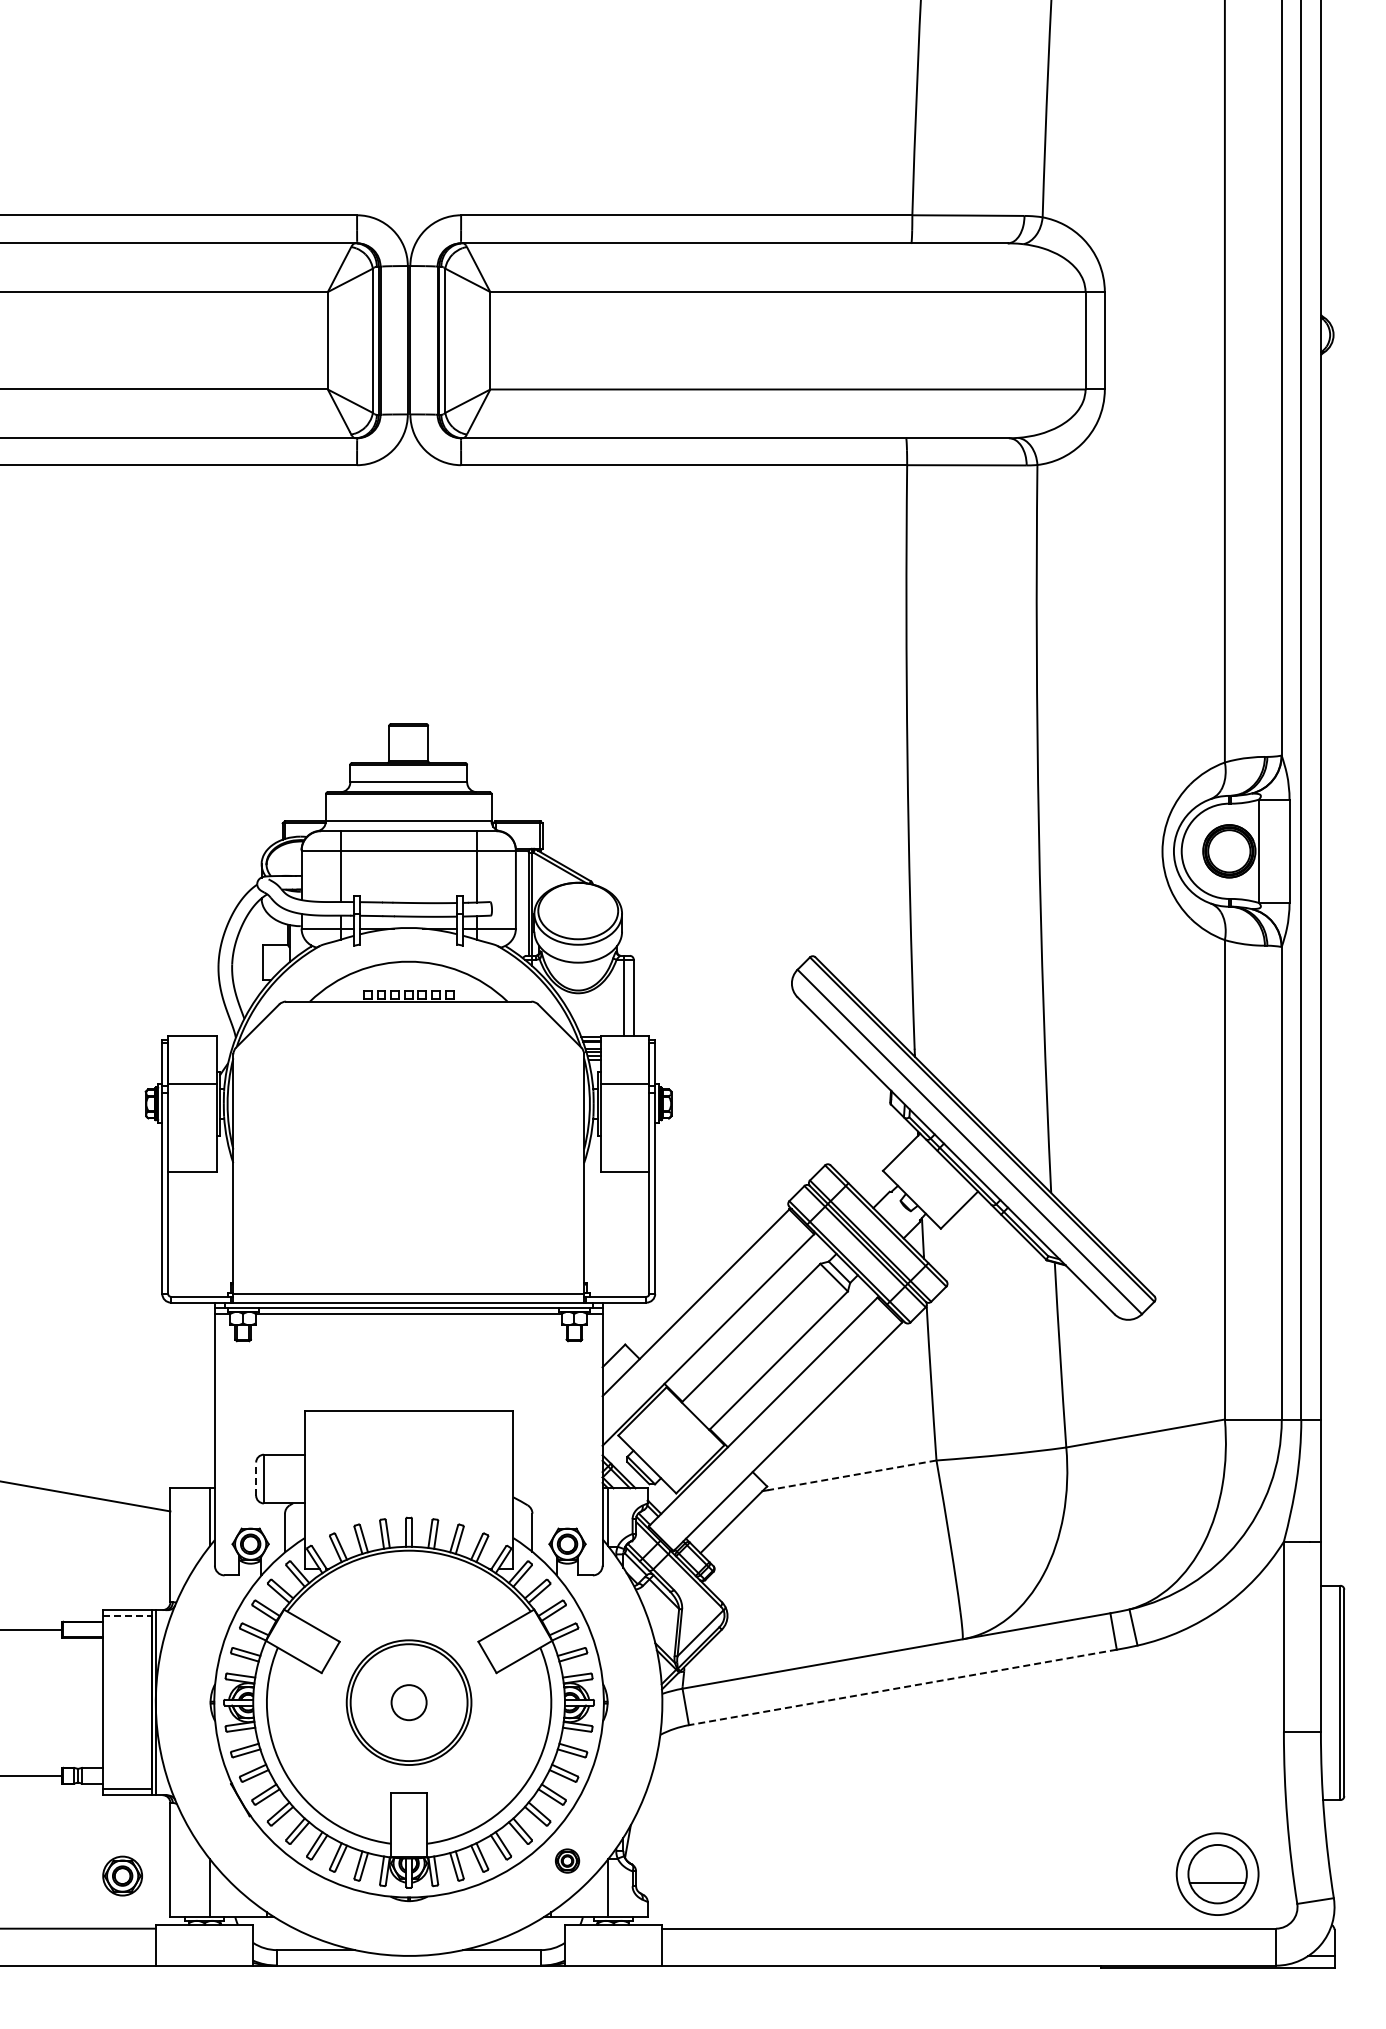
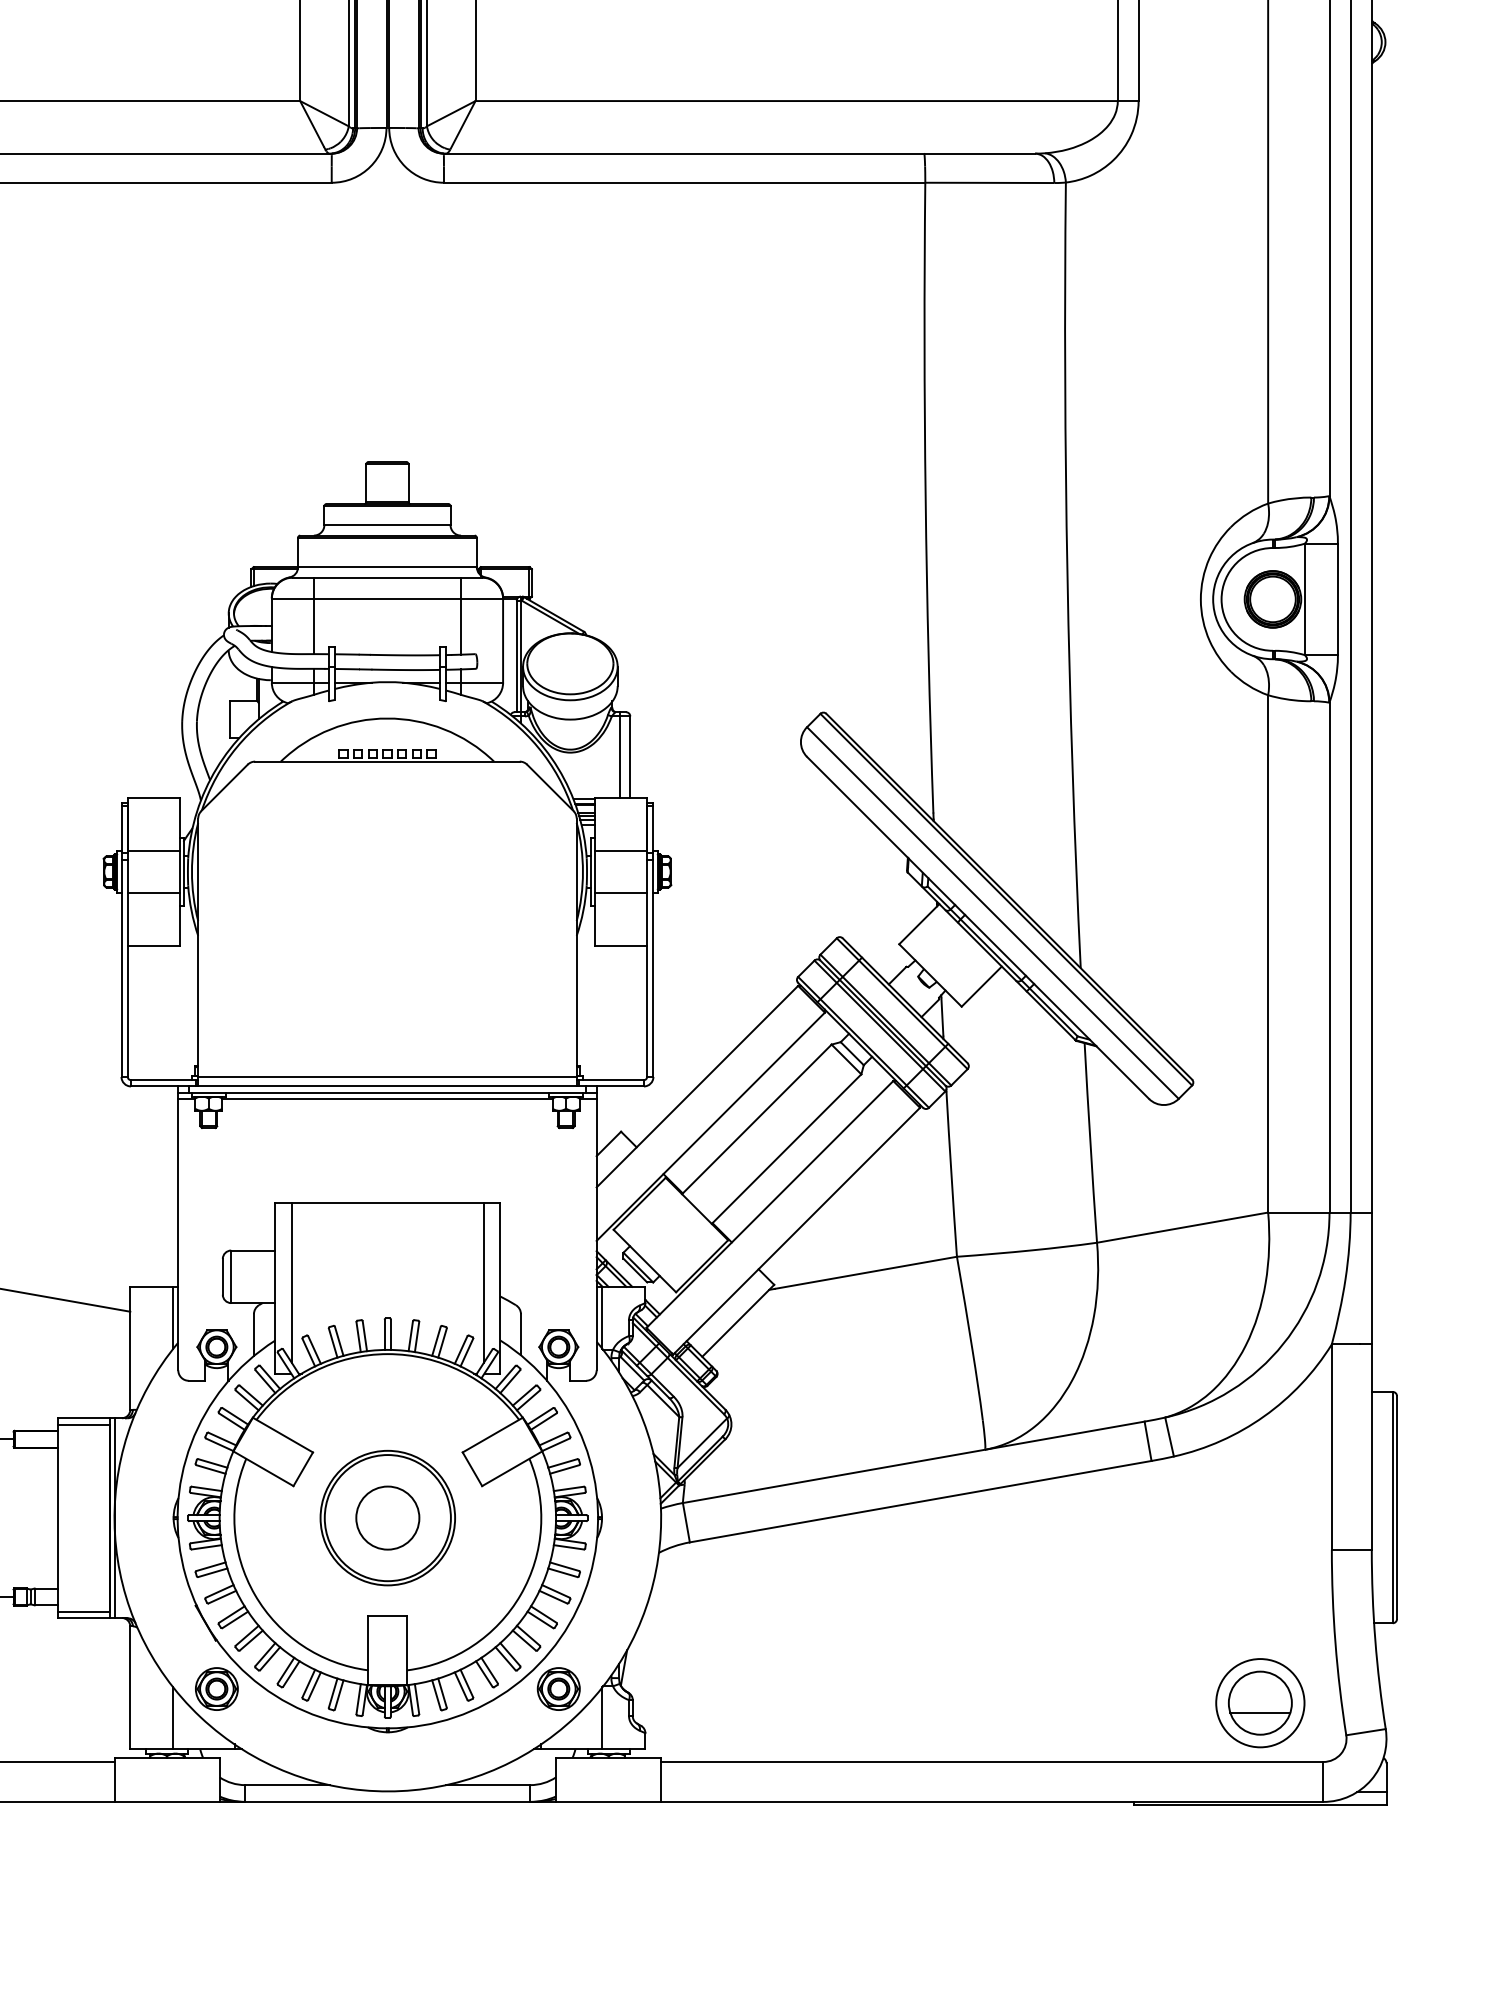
line: (192, 1123) -> (154, 893), added
line: (624, 1123) -> (620, 893), added
line: (852, 1475) -> (866, 1272), dashed -> solid
line: (256, 1479) -> (223, 1277), dashed -> solid
line: (320, 1484) -> (292, 1282), added
line: (497, 1484) -> (483, 1282), added
line: (128, 1615) -> (85, 1424), dashed -> solid
line: (902, 1687) -> (920, 1501), dashed -> solid
circle: (408, 1702) -> (387, 1517), size x1.67
part: (567, 1860) -> (558, 1688), size x1.67
part: (122, 1875) -> (216, 1688), moved

